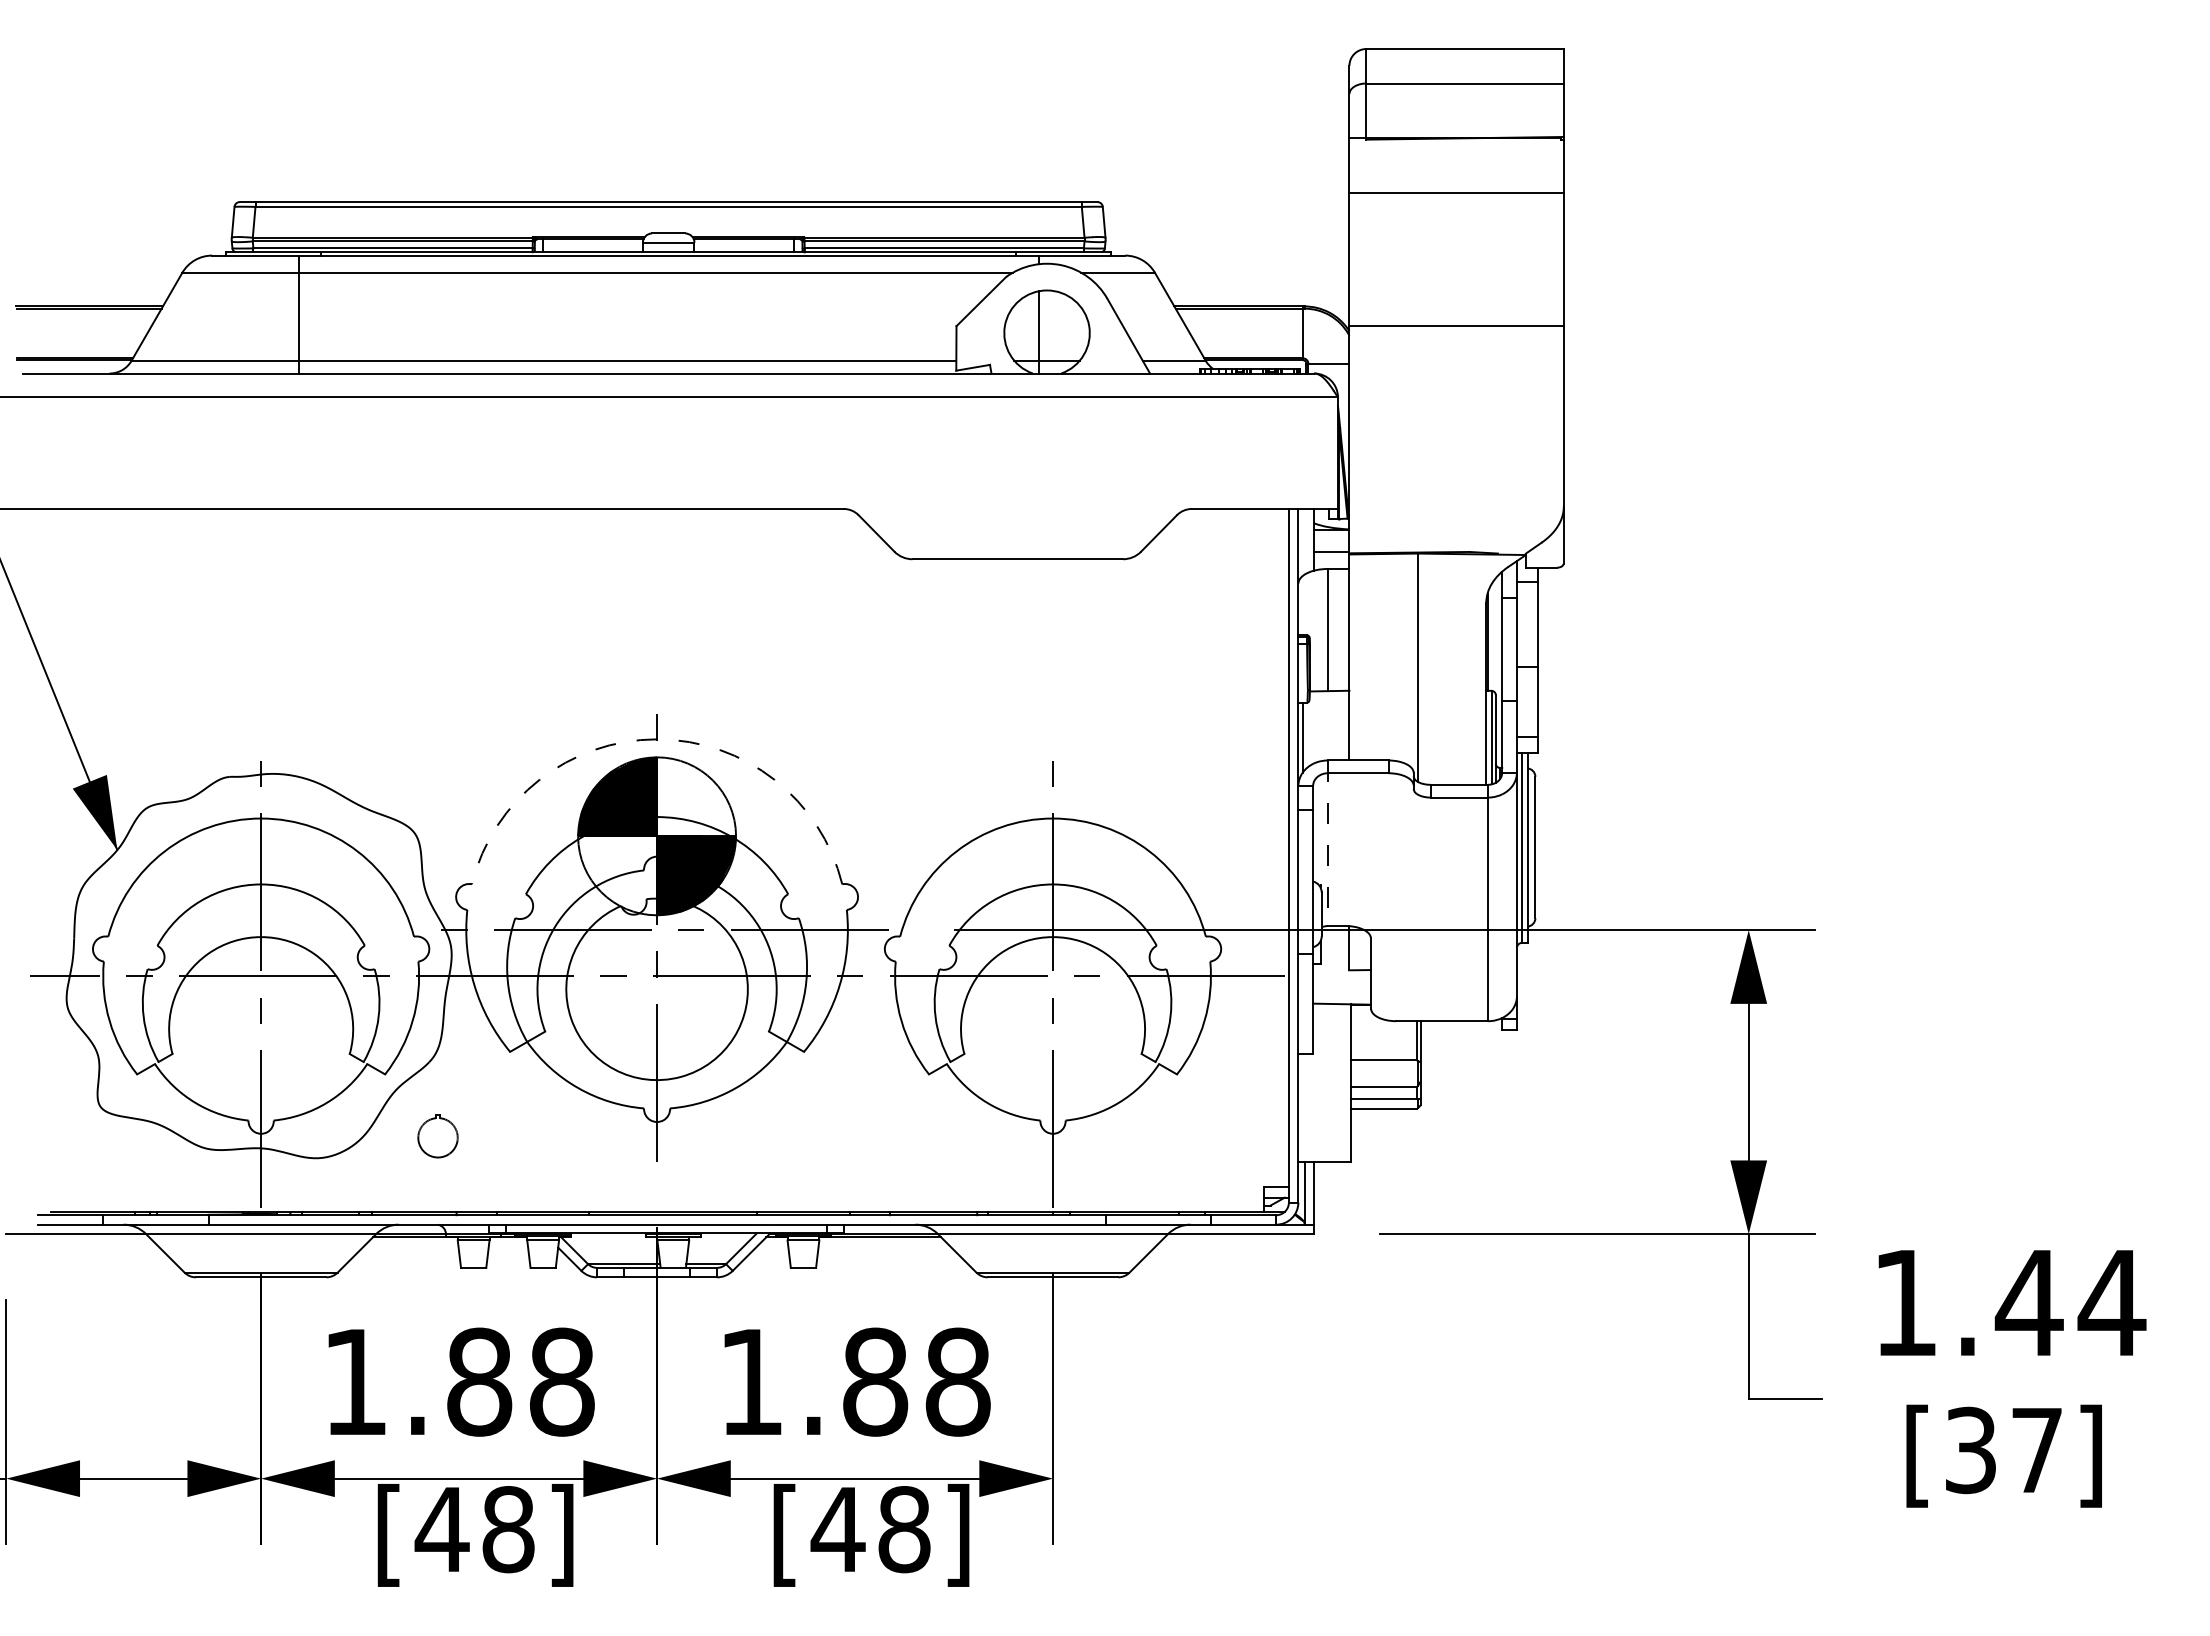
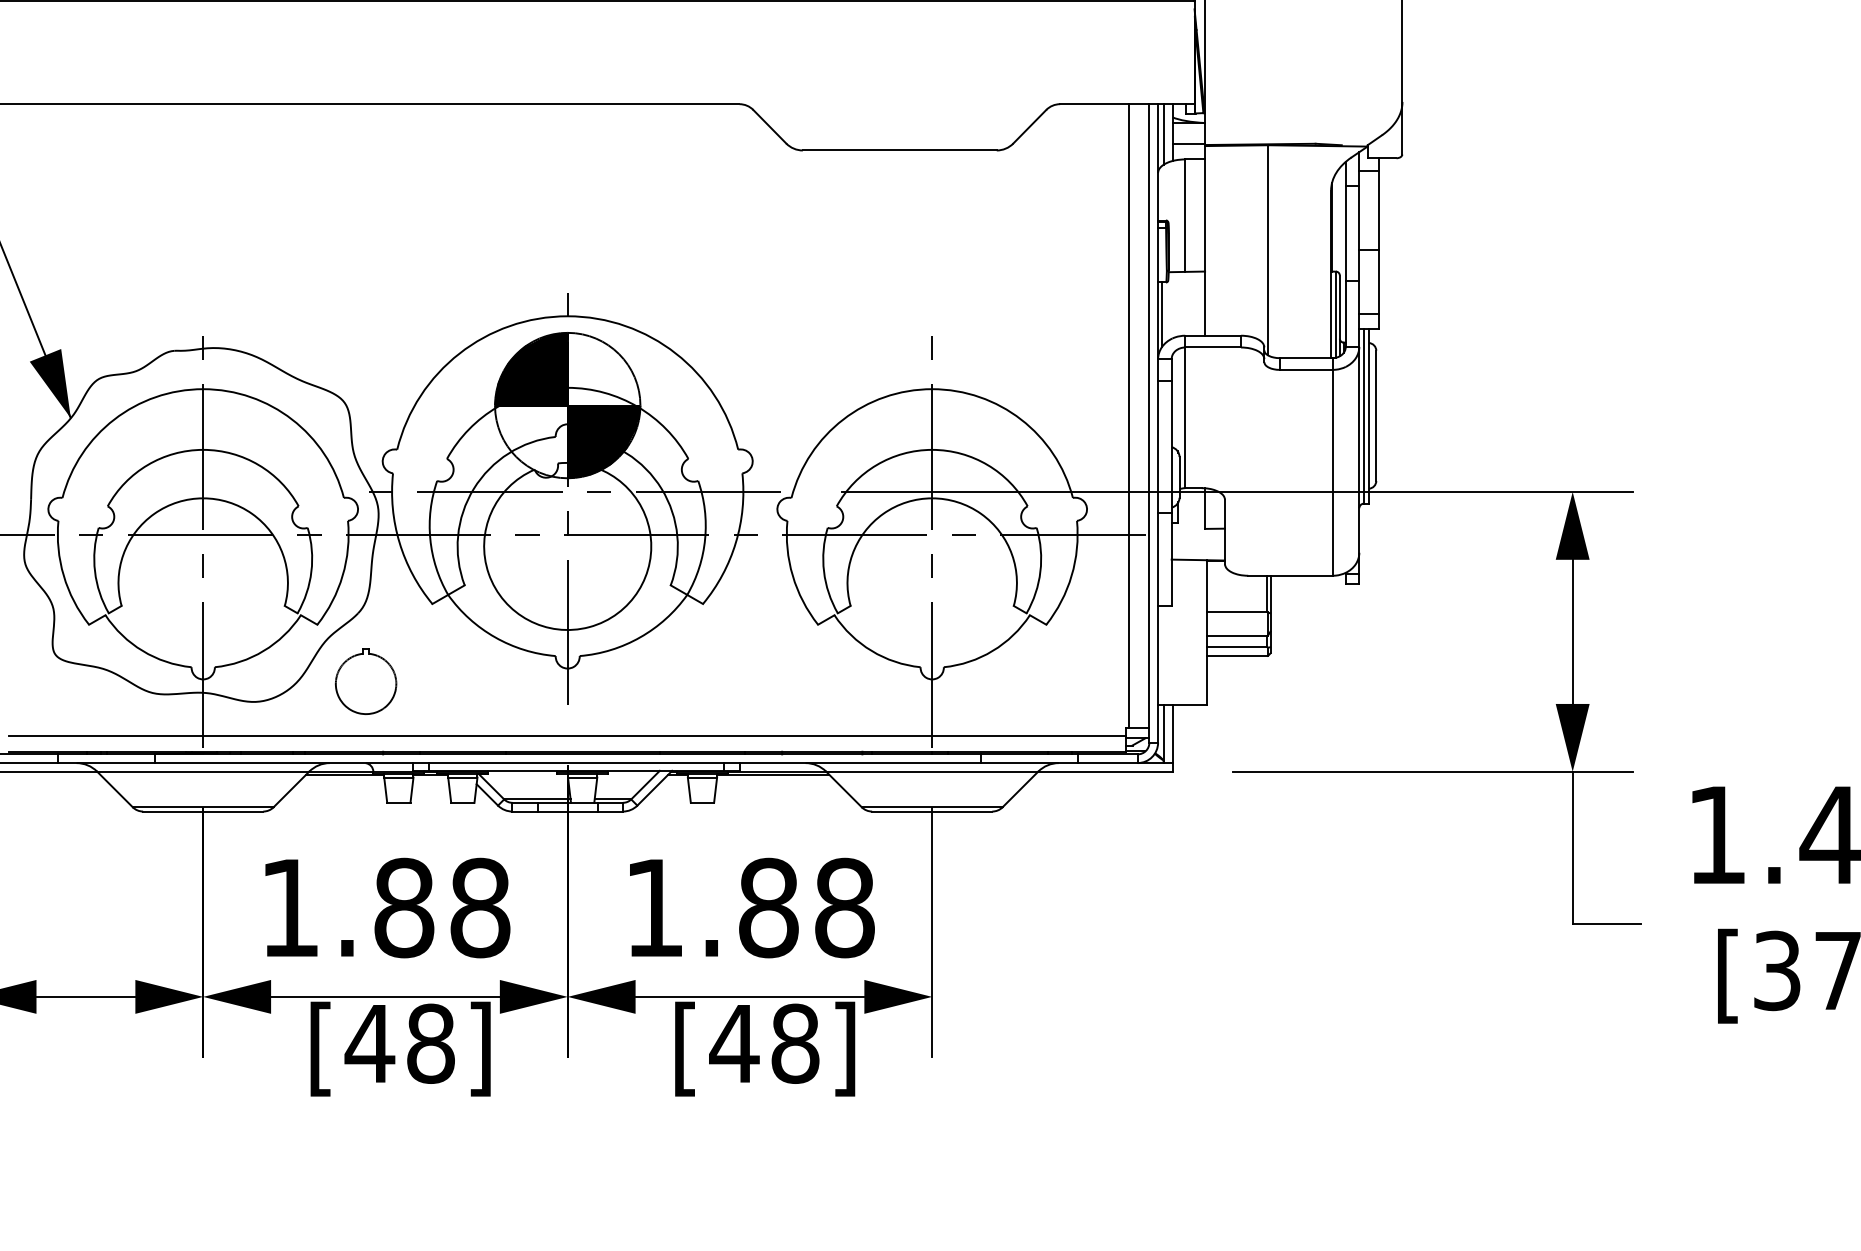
line: (1304, 541) -> (1163, 134), added
arc: (657, 739) -> (568, 316), dashed -> solid
line: (1327, 843) -> (1184, 412), dashed -> solid
line: (1267, 847) -> (1129, 415), added
part: (437, 1136) -> (365, 681), size x1.67
line: (656, 1194) -> (567, 735), added

